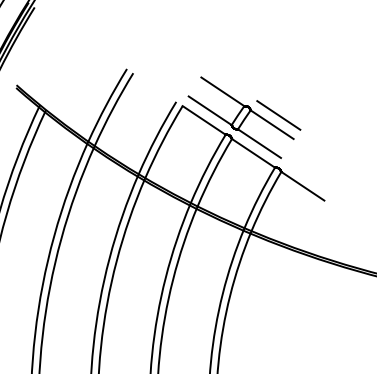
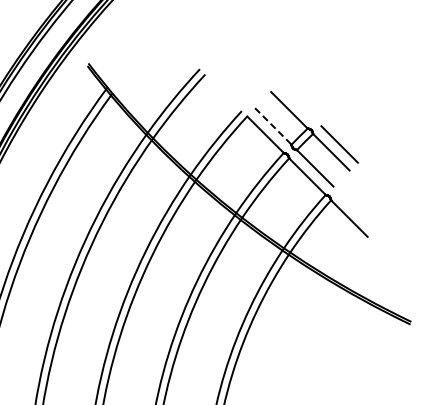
line: (210, 110) -> (273, 126), solid -> dashed

